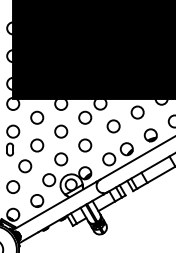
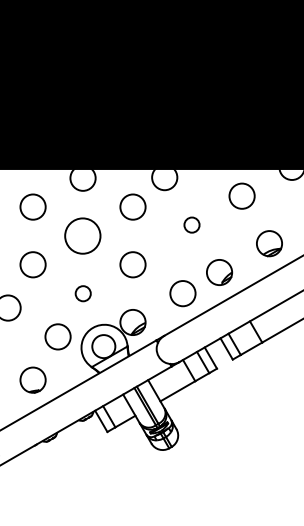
circle: (113, 126) -> (191, 225), size x0.6
circle: (61, 131) -> (83, 235), size x1.4
circle: (61, 159) -> (83, 293), size x0.6

